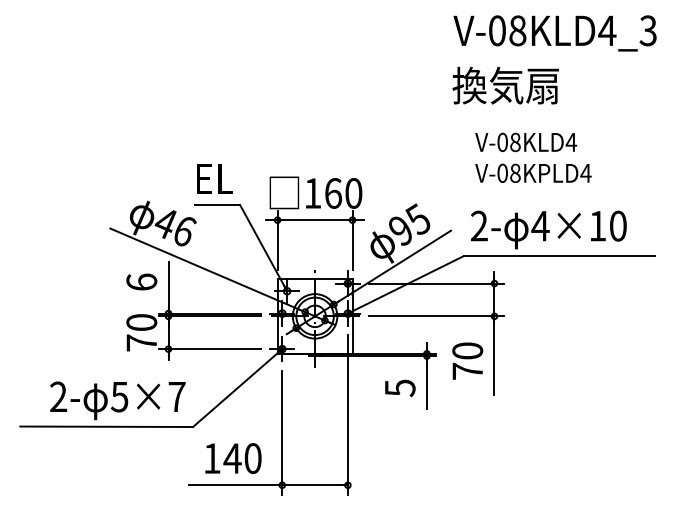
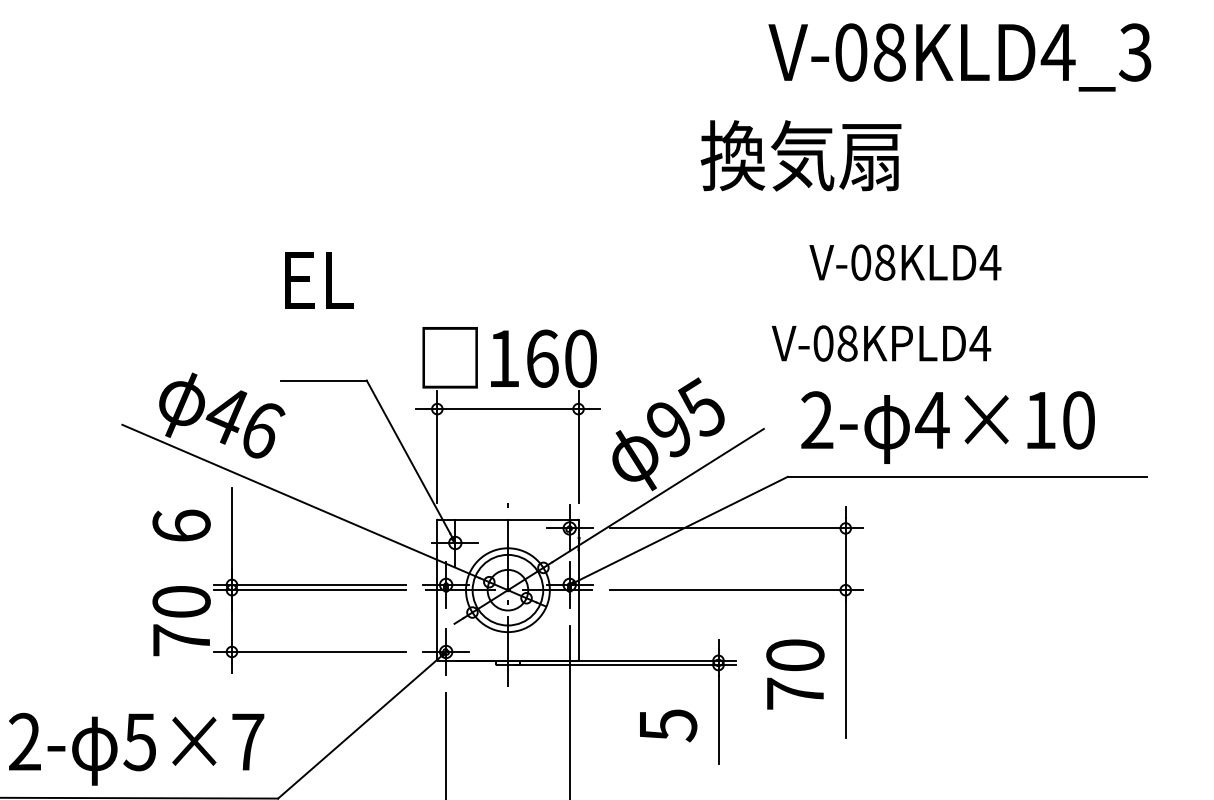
text: (505, 85) -> (800, 155), moved
text: (533, 172) -> (881, 341), moved
text: (214, 178) -> (318, 279), moved

